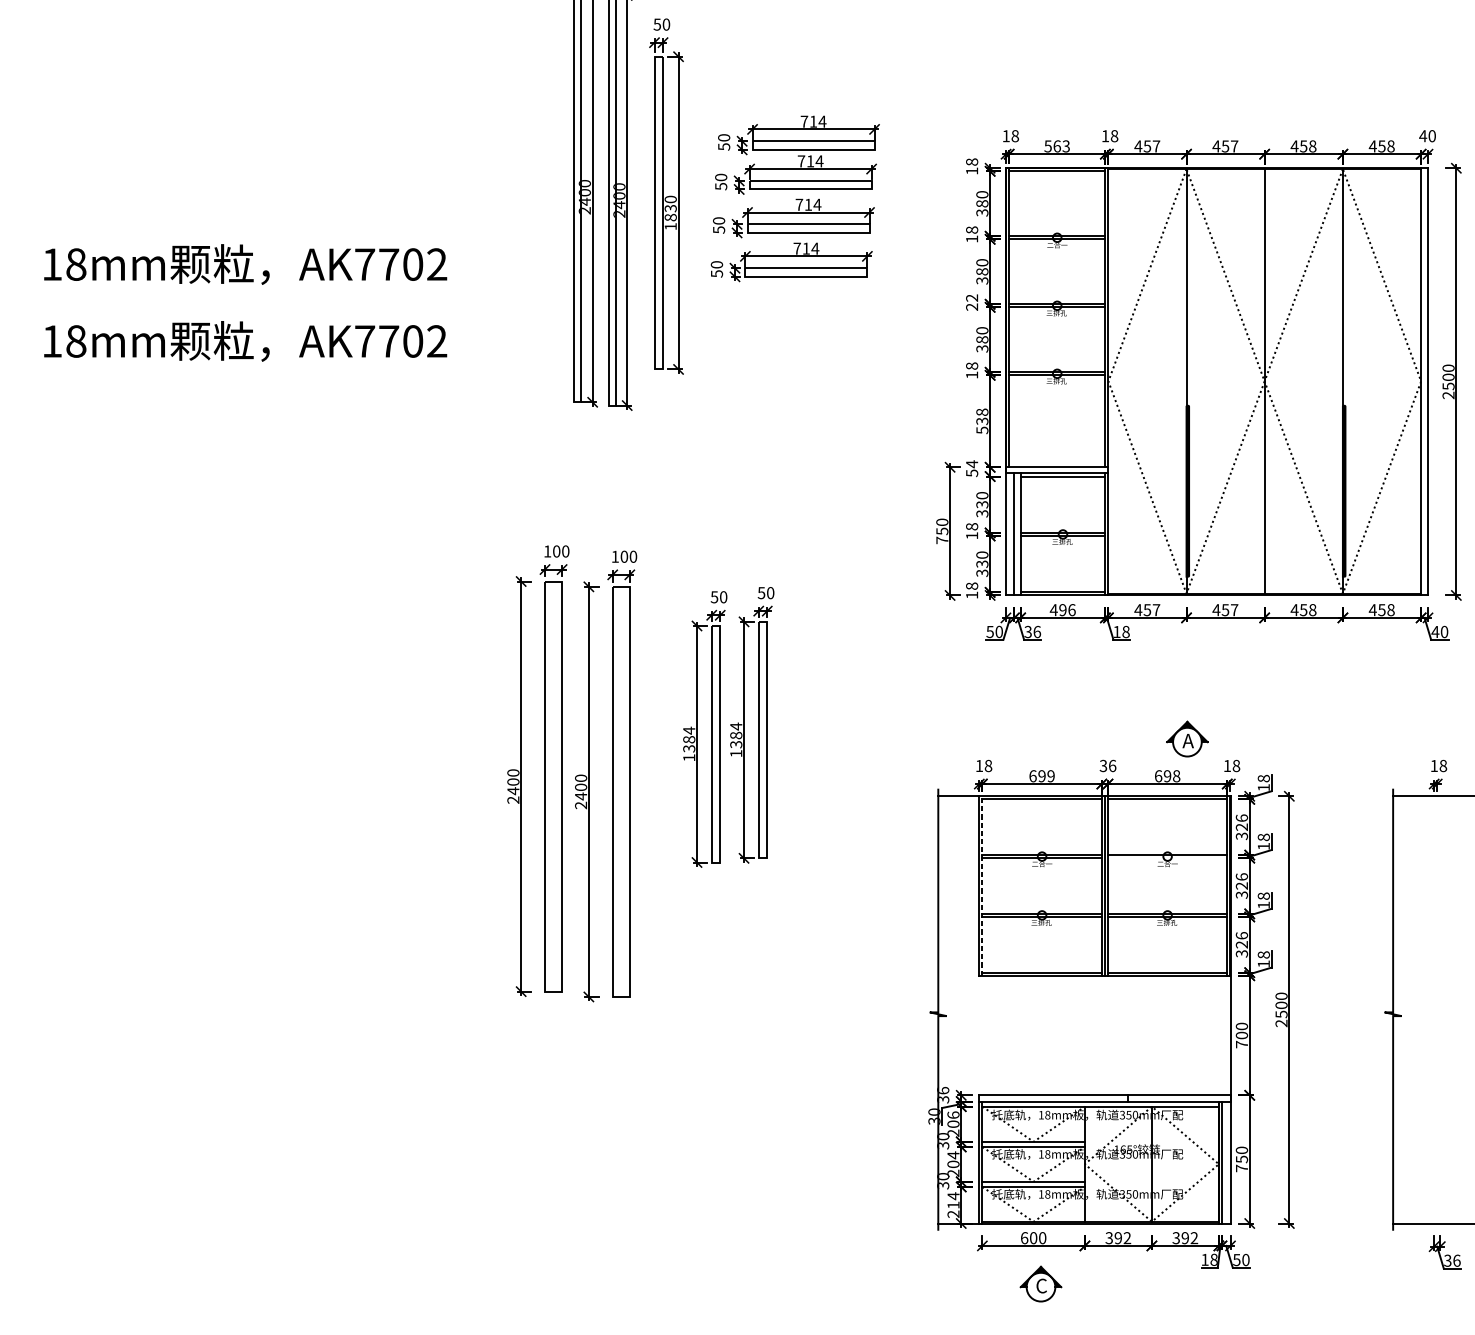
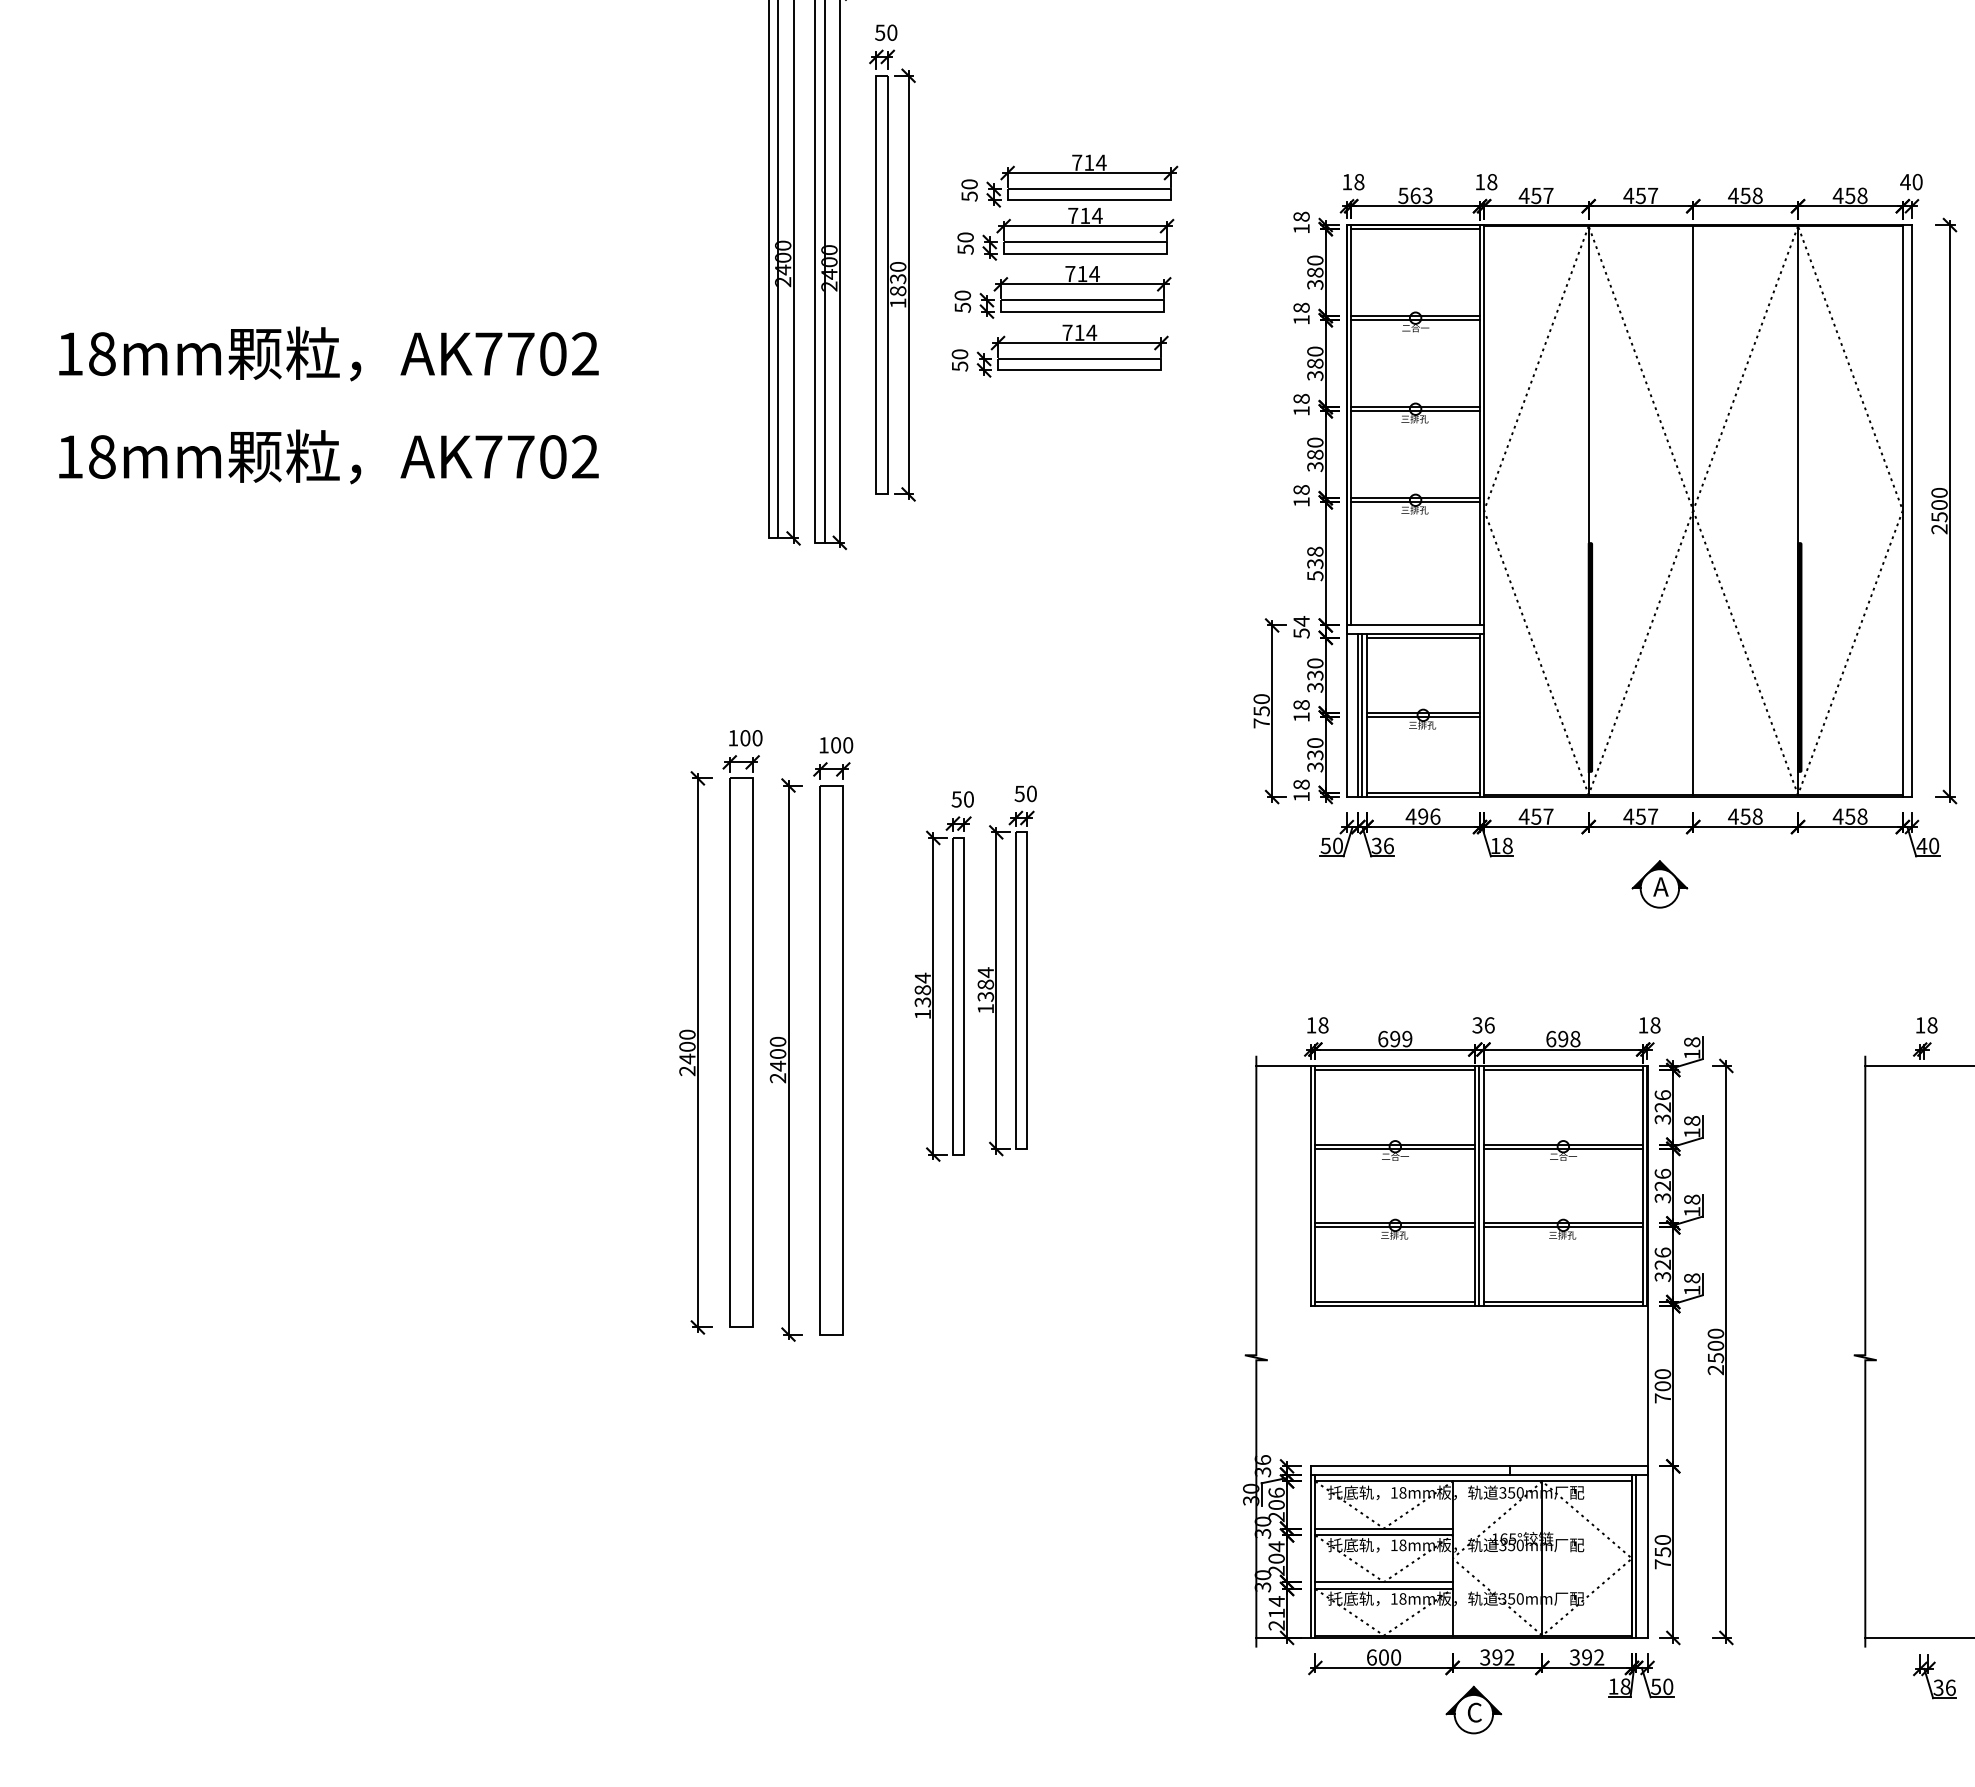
text: (972, 302) -> (1301, 404), 22 -> 18
line: (1017, 534) -> (1362, 715), added
part: (1187, 739) -> (1659, 884), moved
line: (1167, 857) -> (1563, 1148), added
line: (982, 885) -> (1315, 1185), dashed -> solid
part: (1040, 1283) -> (1473, 1709), moved

